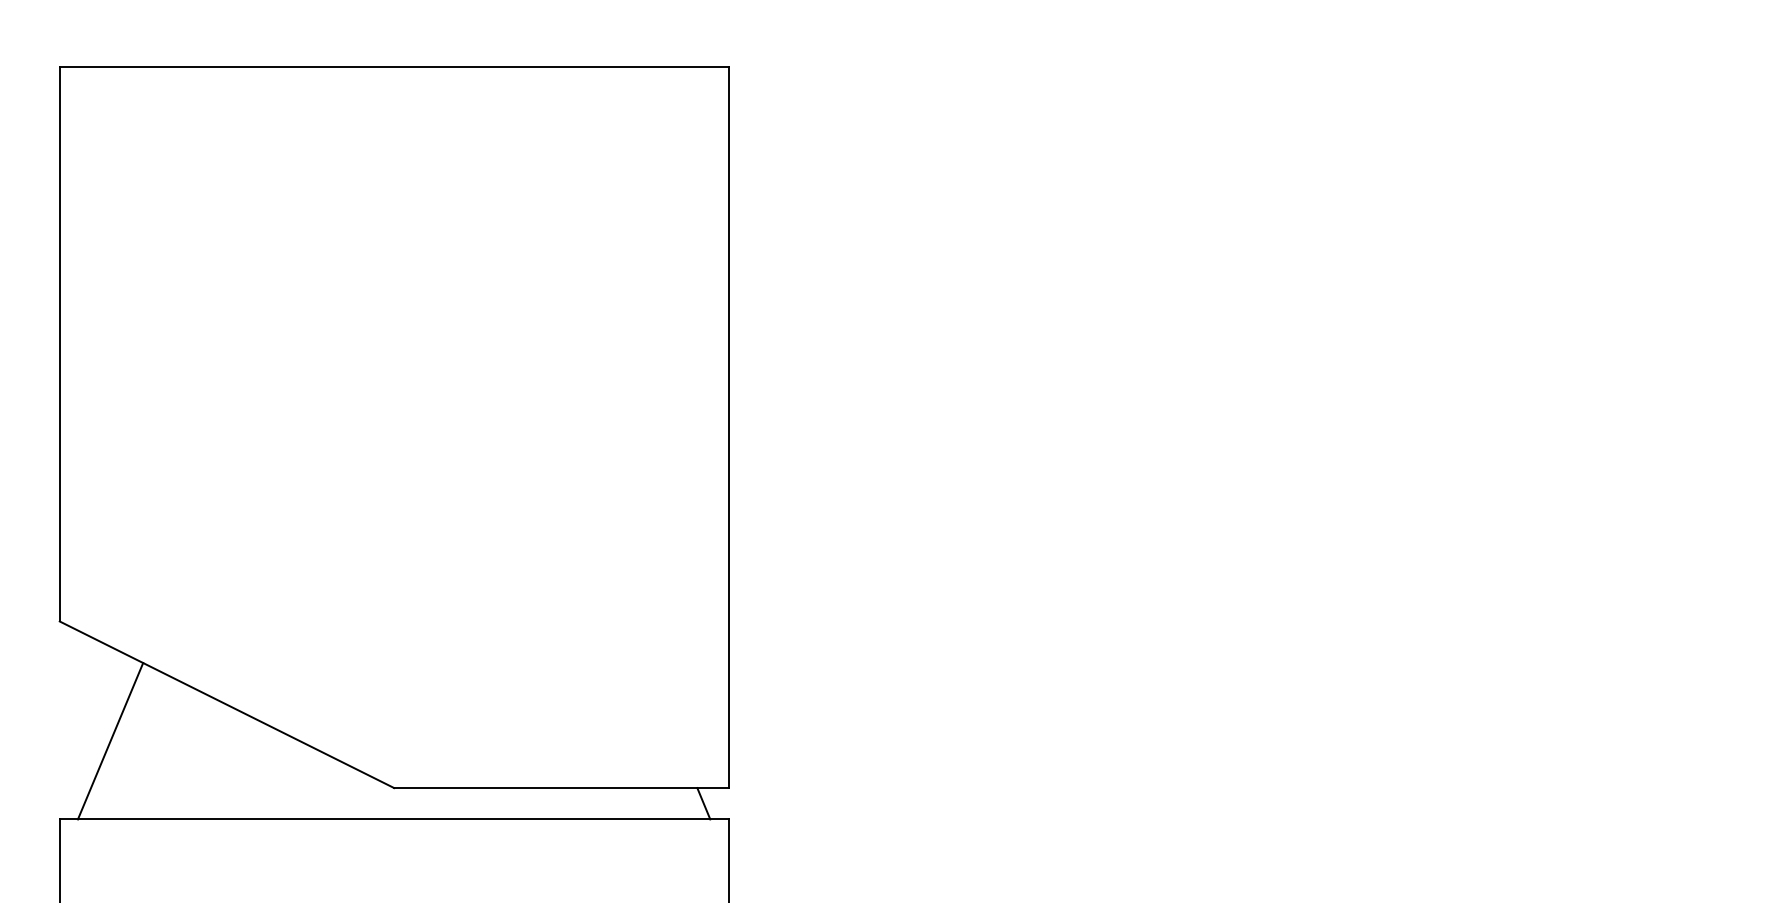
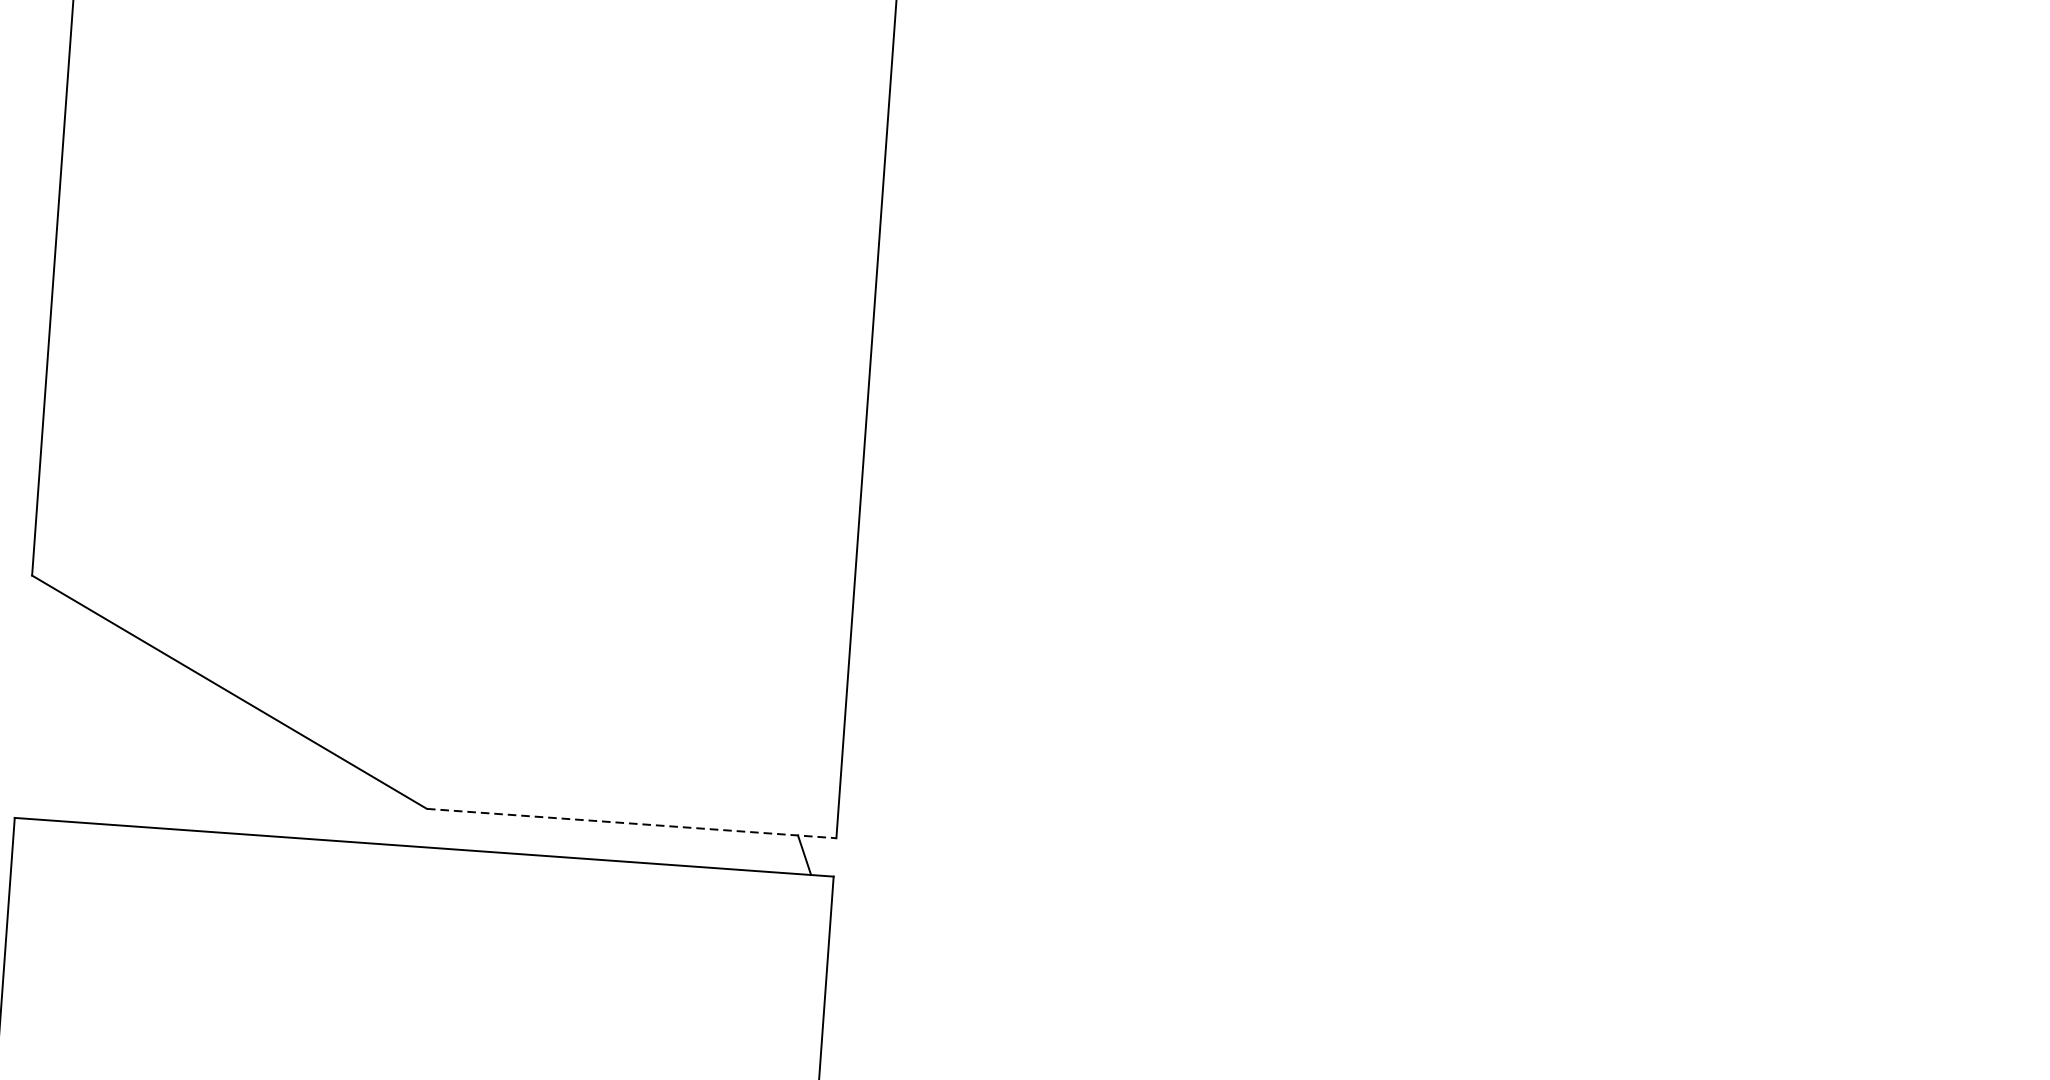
line: (110, 741) -> (83, 726), removed
line: (561, 788) -> (631, 824), solid -> dashed

